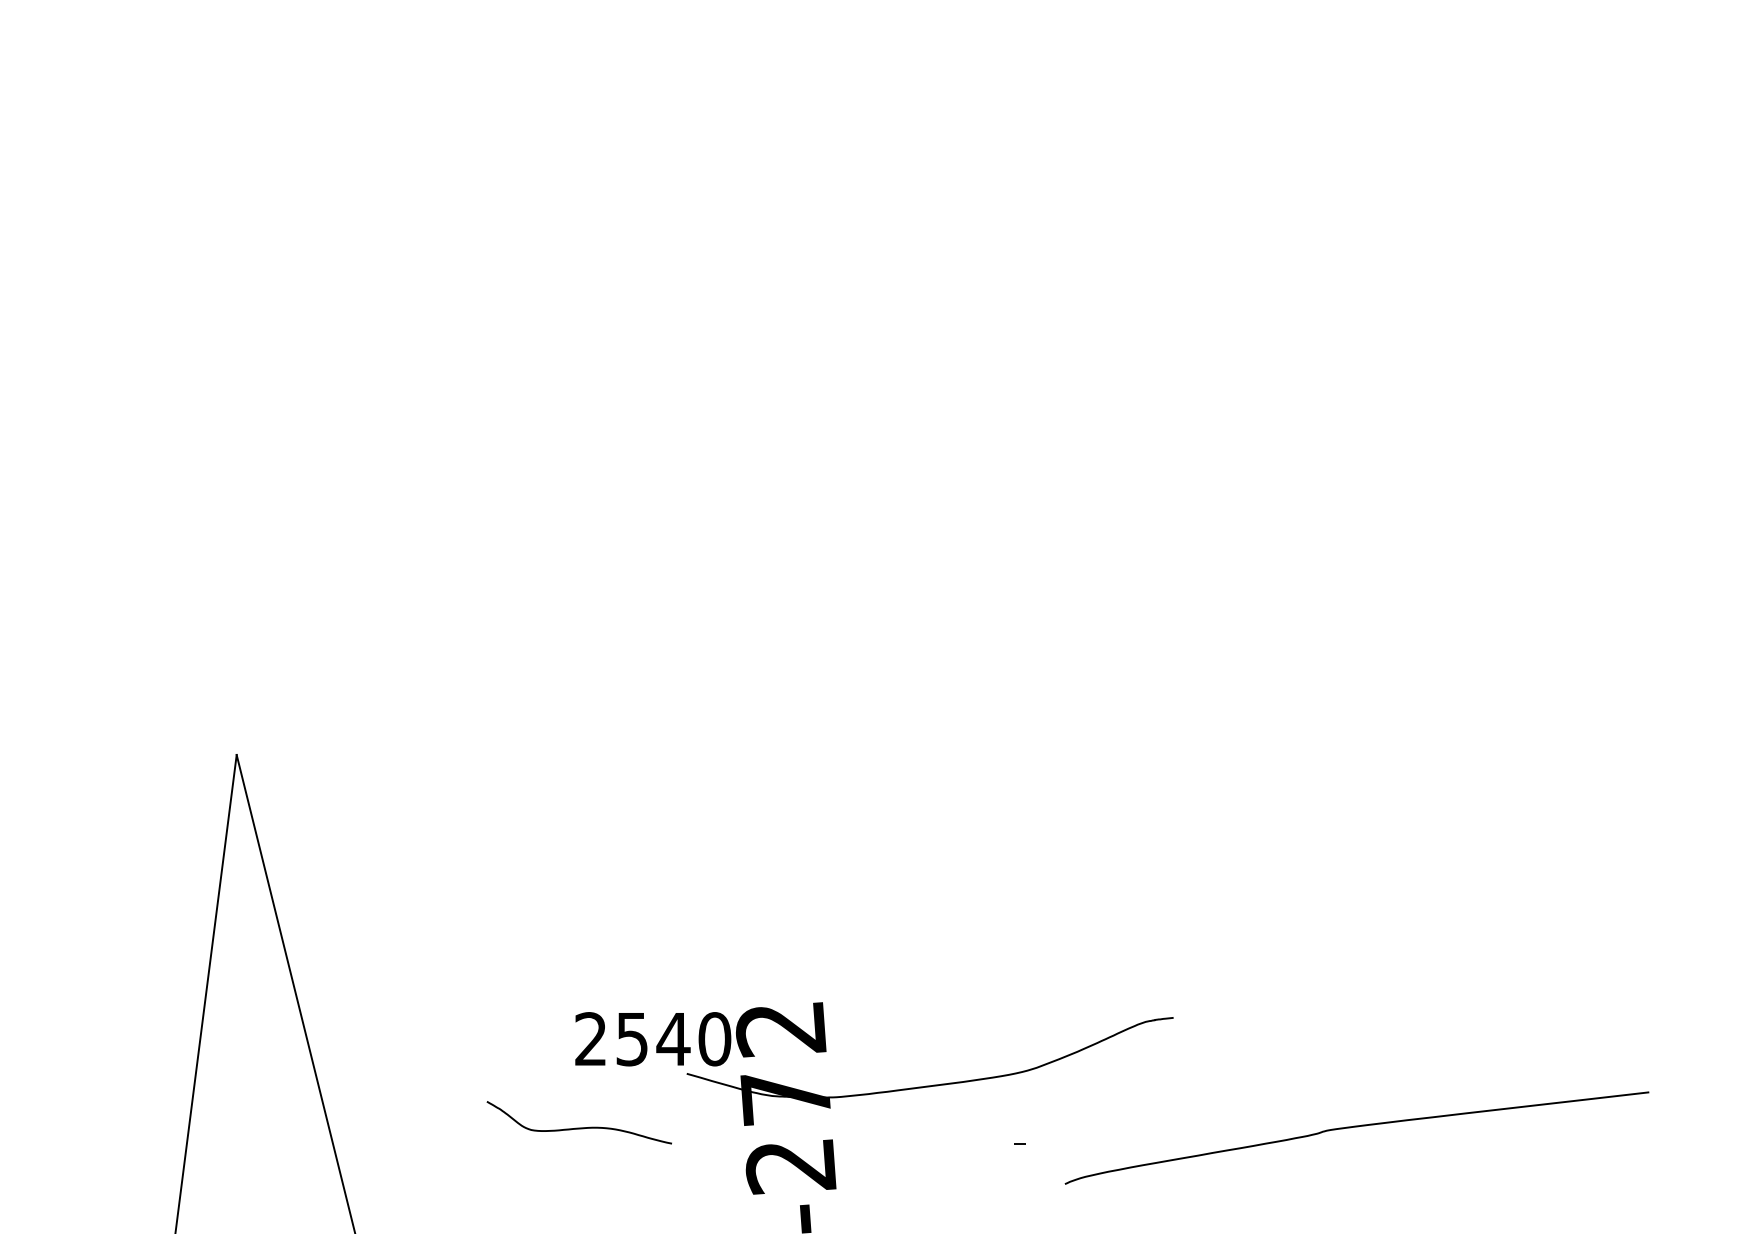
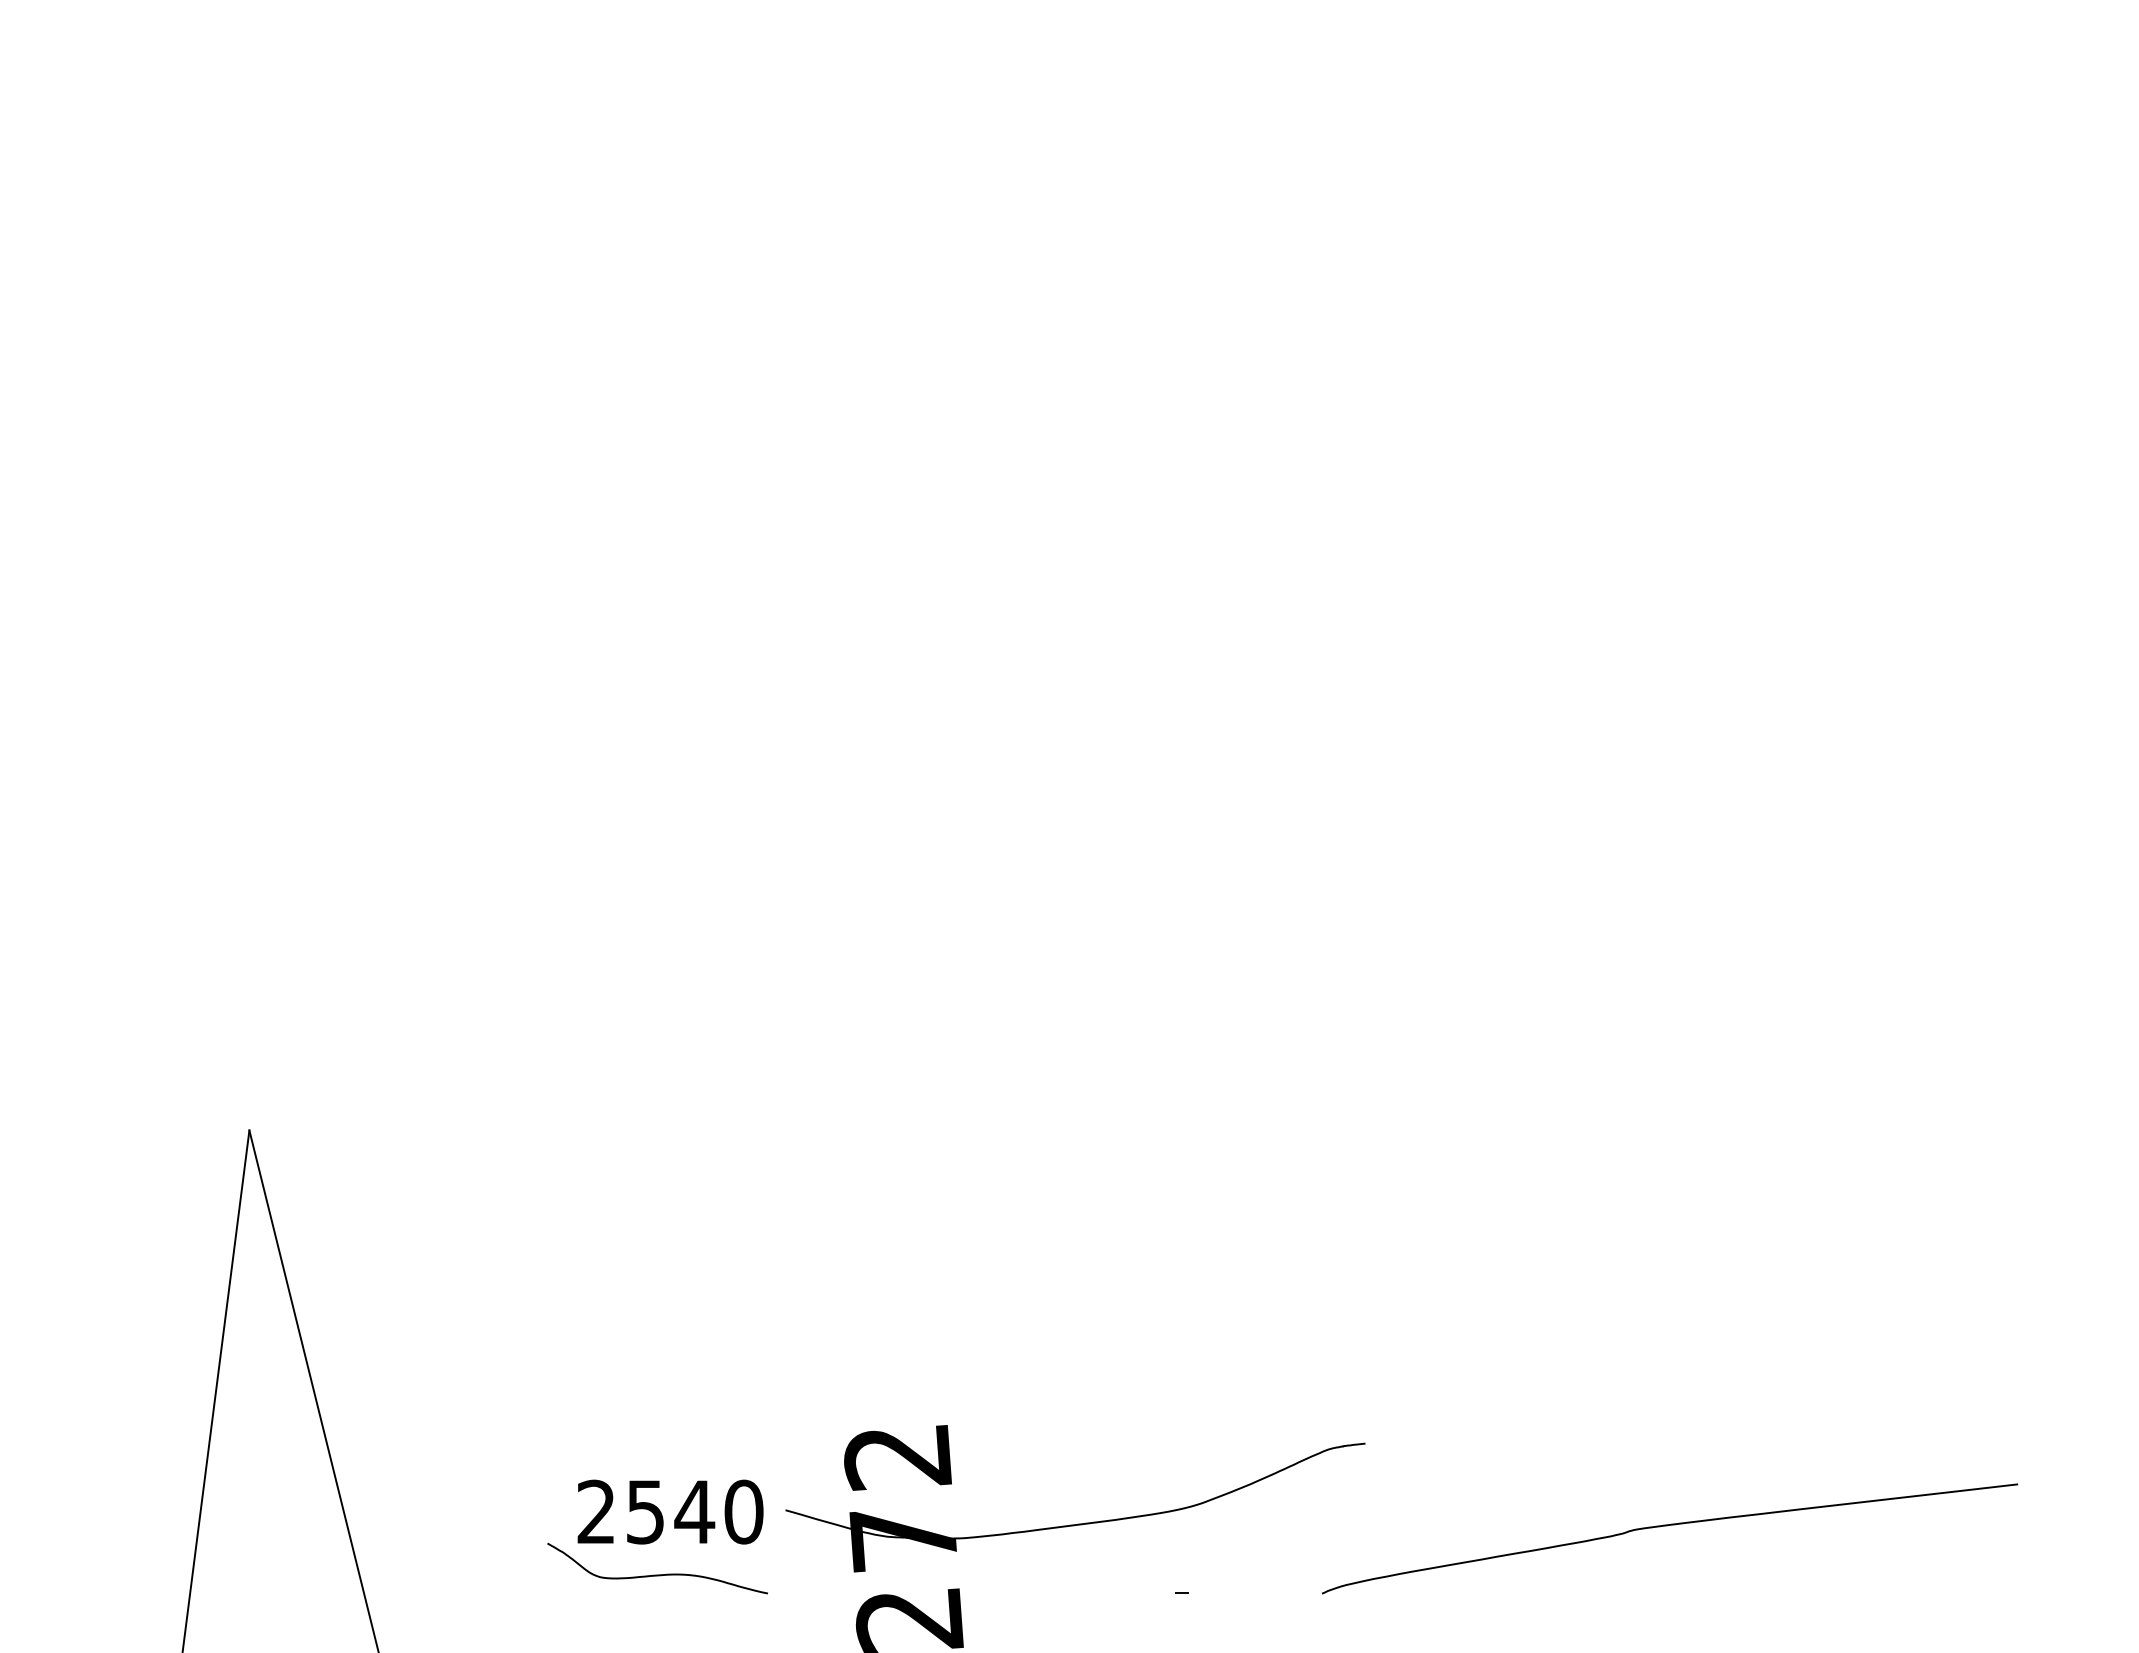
text: (653, 1038) -> (670, 1511), moved
curve: (1354, 1127) -> (1667, 1526), moved

